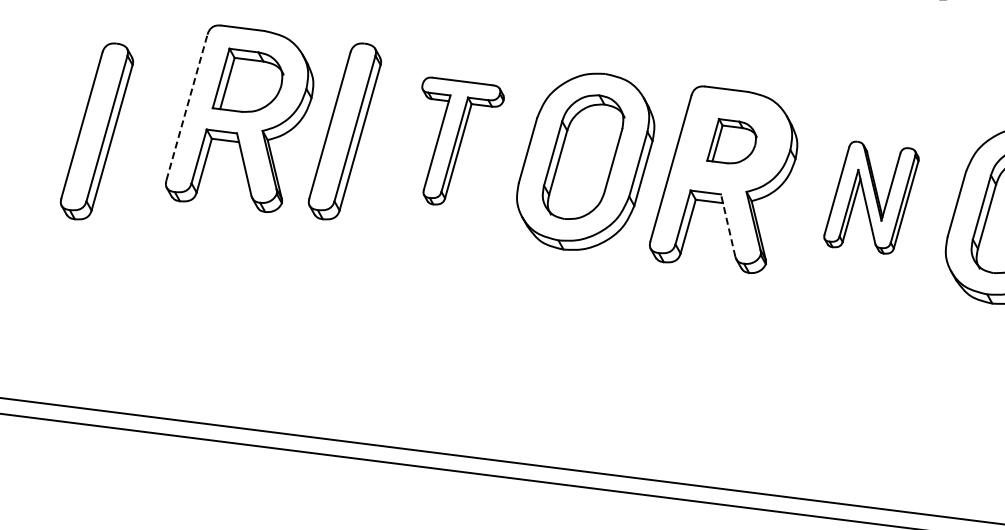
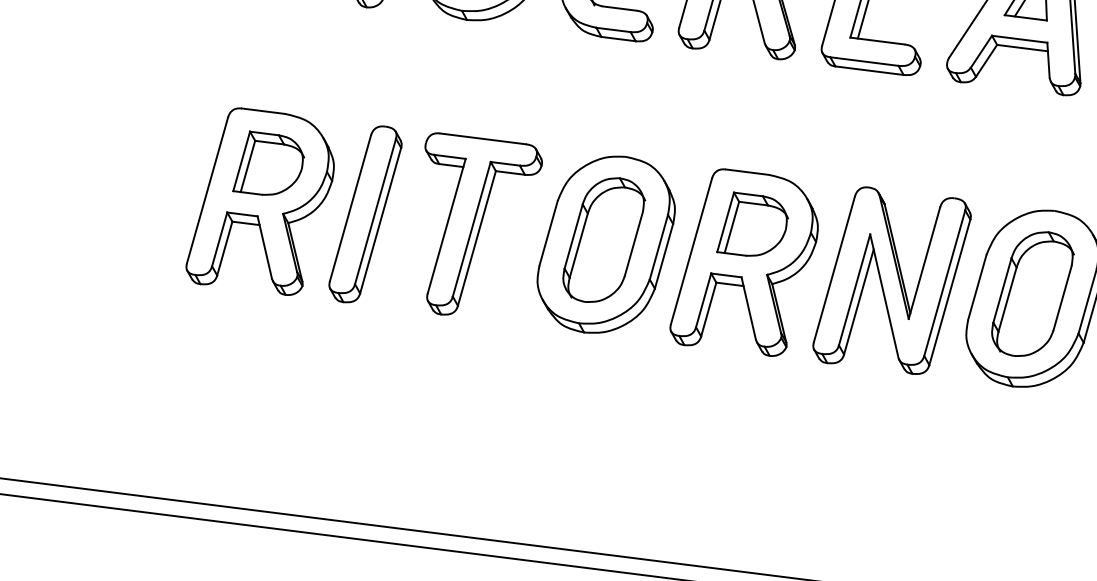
line: (186, 107) -> (207, 190), dashed -> solid
part: (96, 131) -> (117, 214), removed
part: (462, 140) -> (483, 223), size x1.43
part: (731, 140) -> (752, 223), size x1.43
part: (870, 197) -> (891, 280), size x1.67
line: (727, 225) -> (748, 308), dashed -> solid

